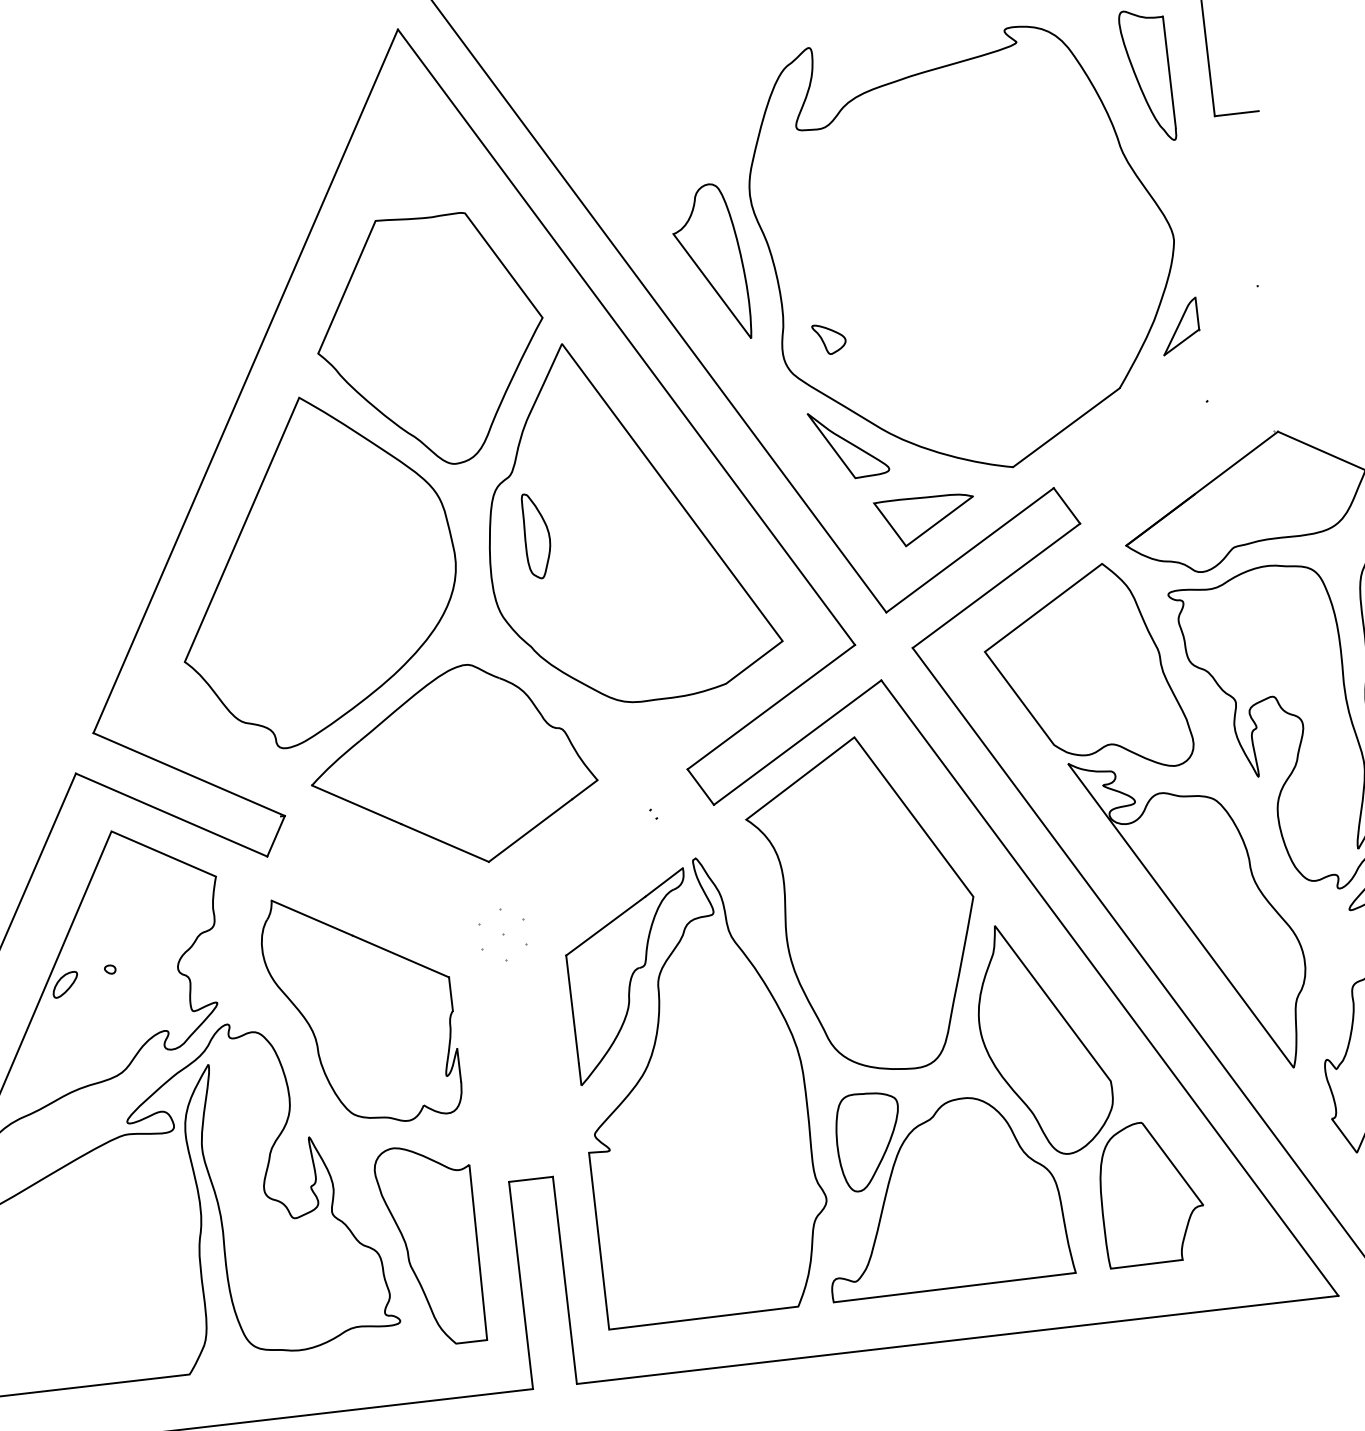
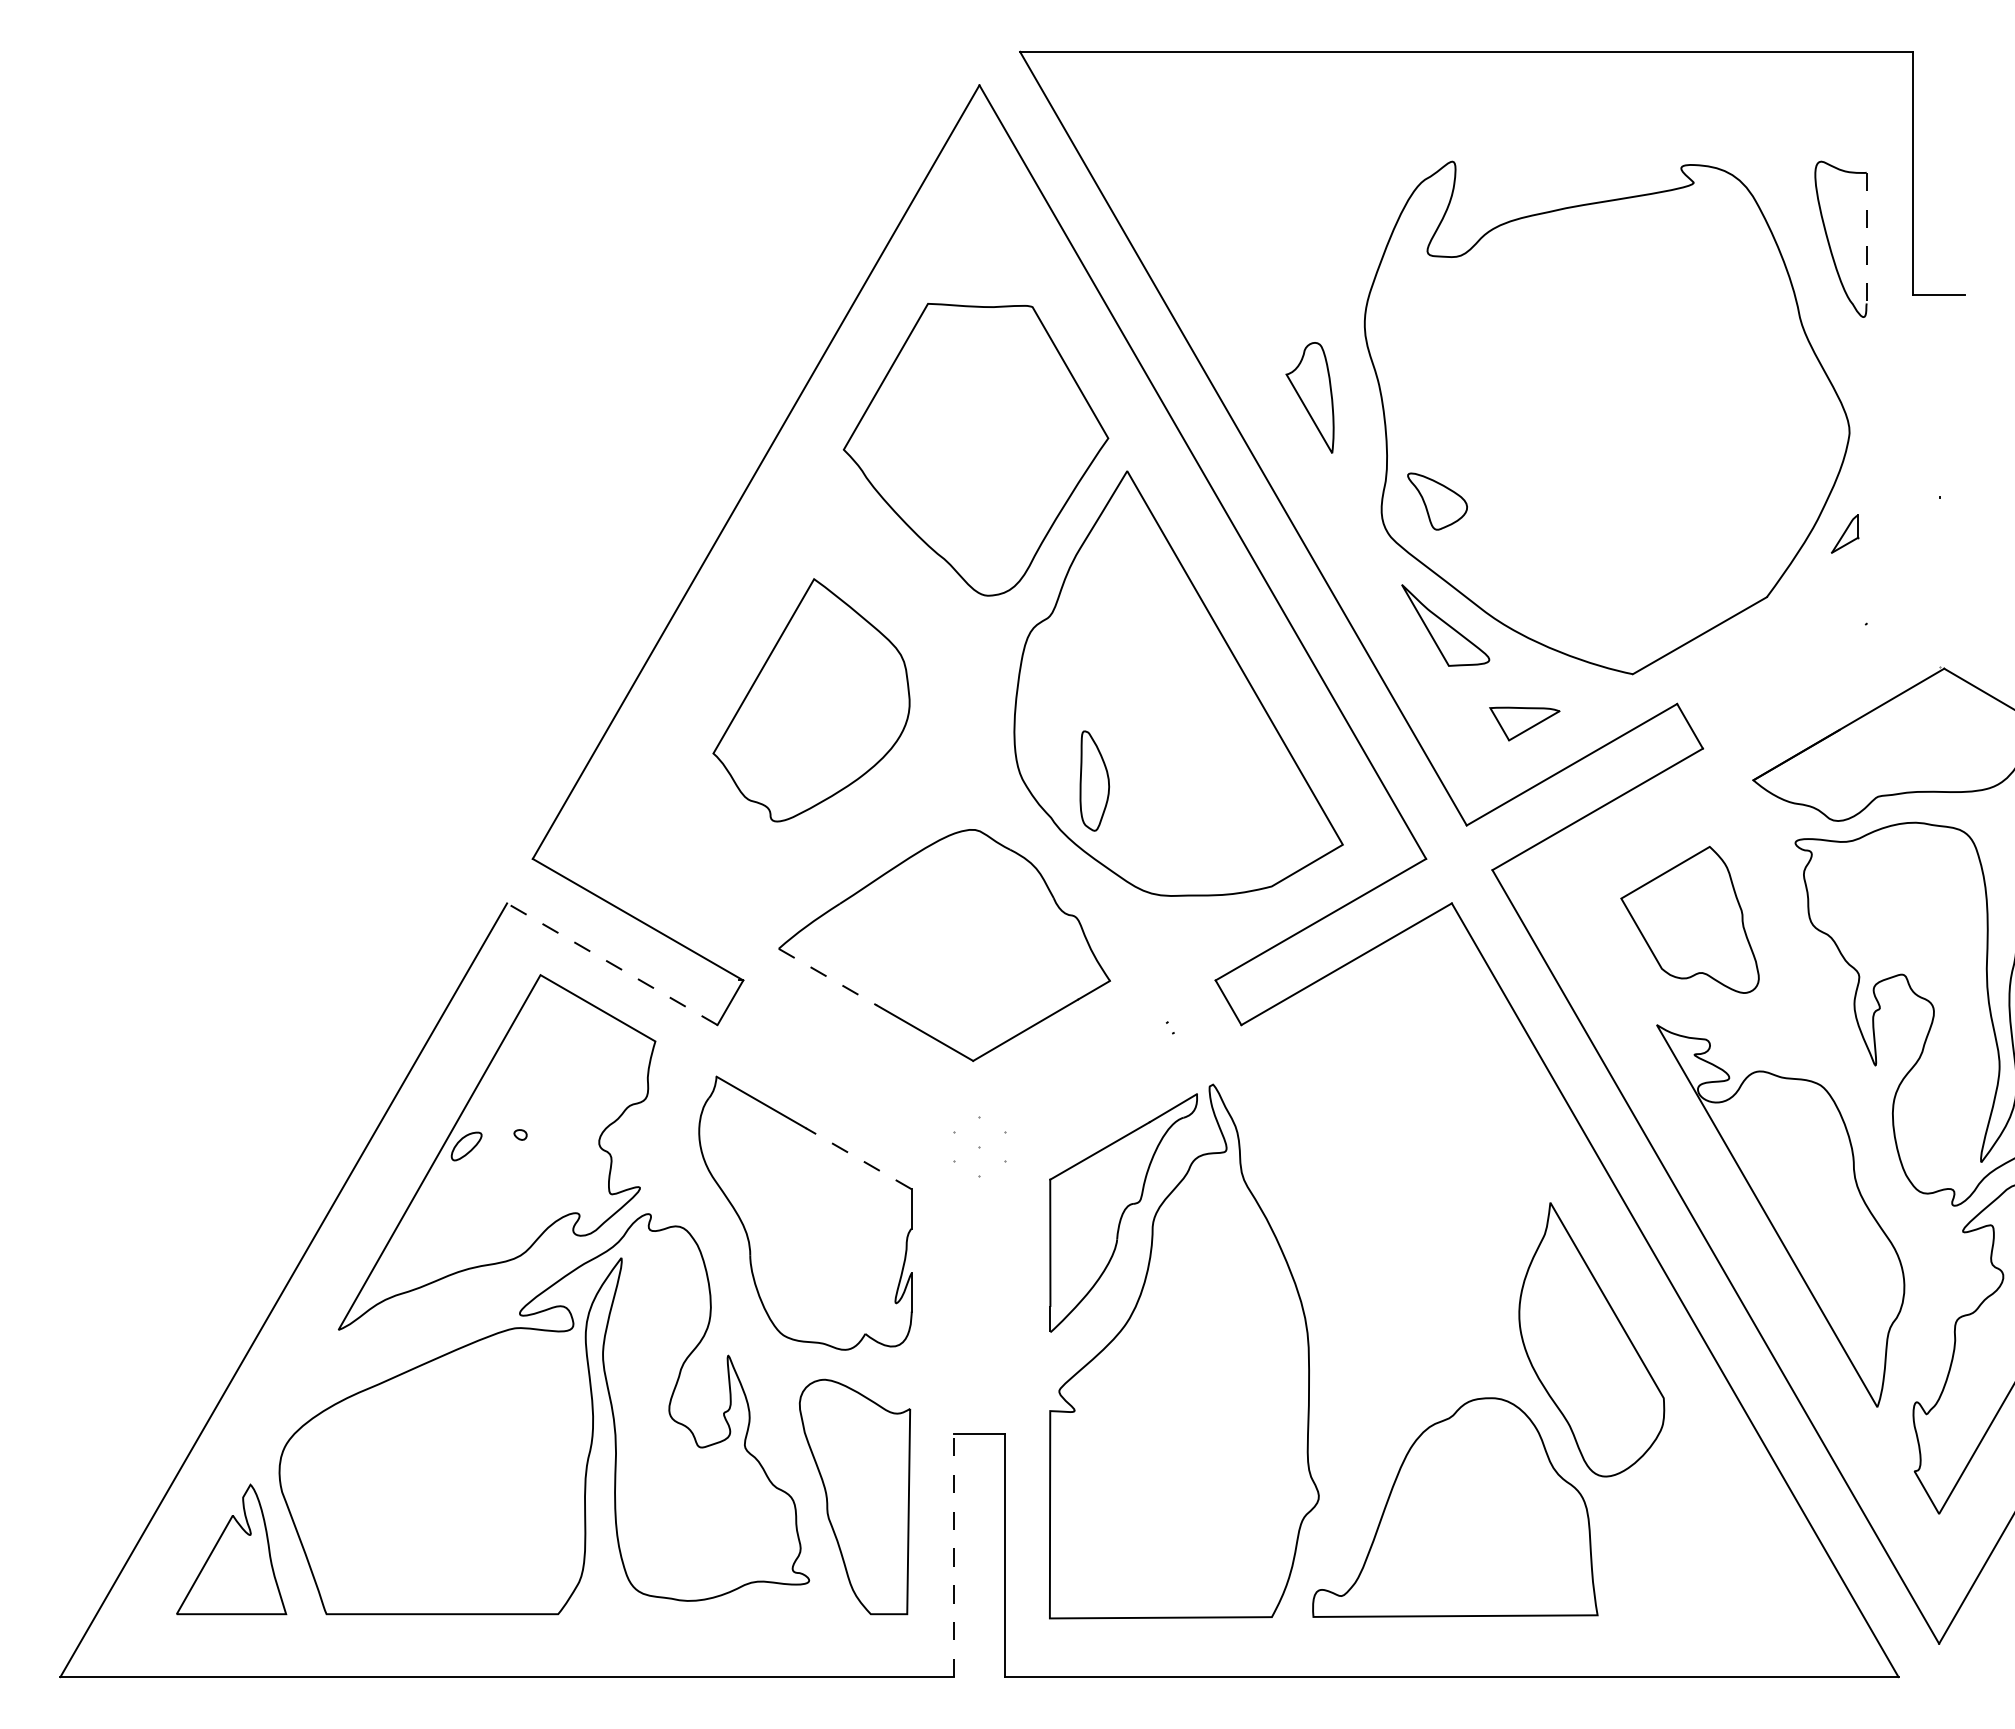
line: (1169, 72) -> (1866, 238), solid -> dashed
part: (710, 263) -> (1309, 397), size x0.6
part: (1180, 327) -> (1845, 534), size x0.6
part: (829, 338) -> (1437, 500), size x1.6
part: (925, 519) -> (1524, 723), size x0.6
part: (536, 535) -> (1094, 780), moved
part: (315, 570) -> (811, 700), size x0.6
part: (1085, 670) -> (1689, 919), size x0.6
line: (356, 805) -> (827, 977), solid -> dashed
line: (171, 815) -> (612, 964), solid -> dashed
part: (864, 904) -> (1402, 1160), removed
line: (400, 956) -> (858, 1158), solid -> dashed
part: (868, 1141) -> (1375, 1435), removed
part: (1150, 1192) -> (1694, 1532), removed
line: (520, 1285) -> (953, 1555), solid -> dashed

